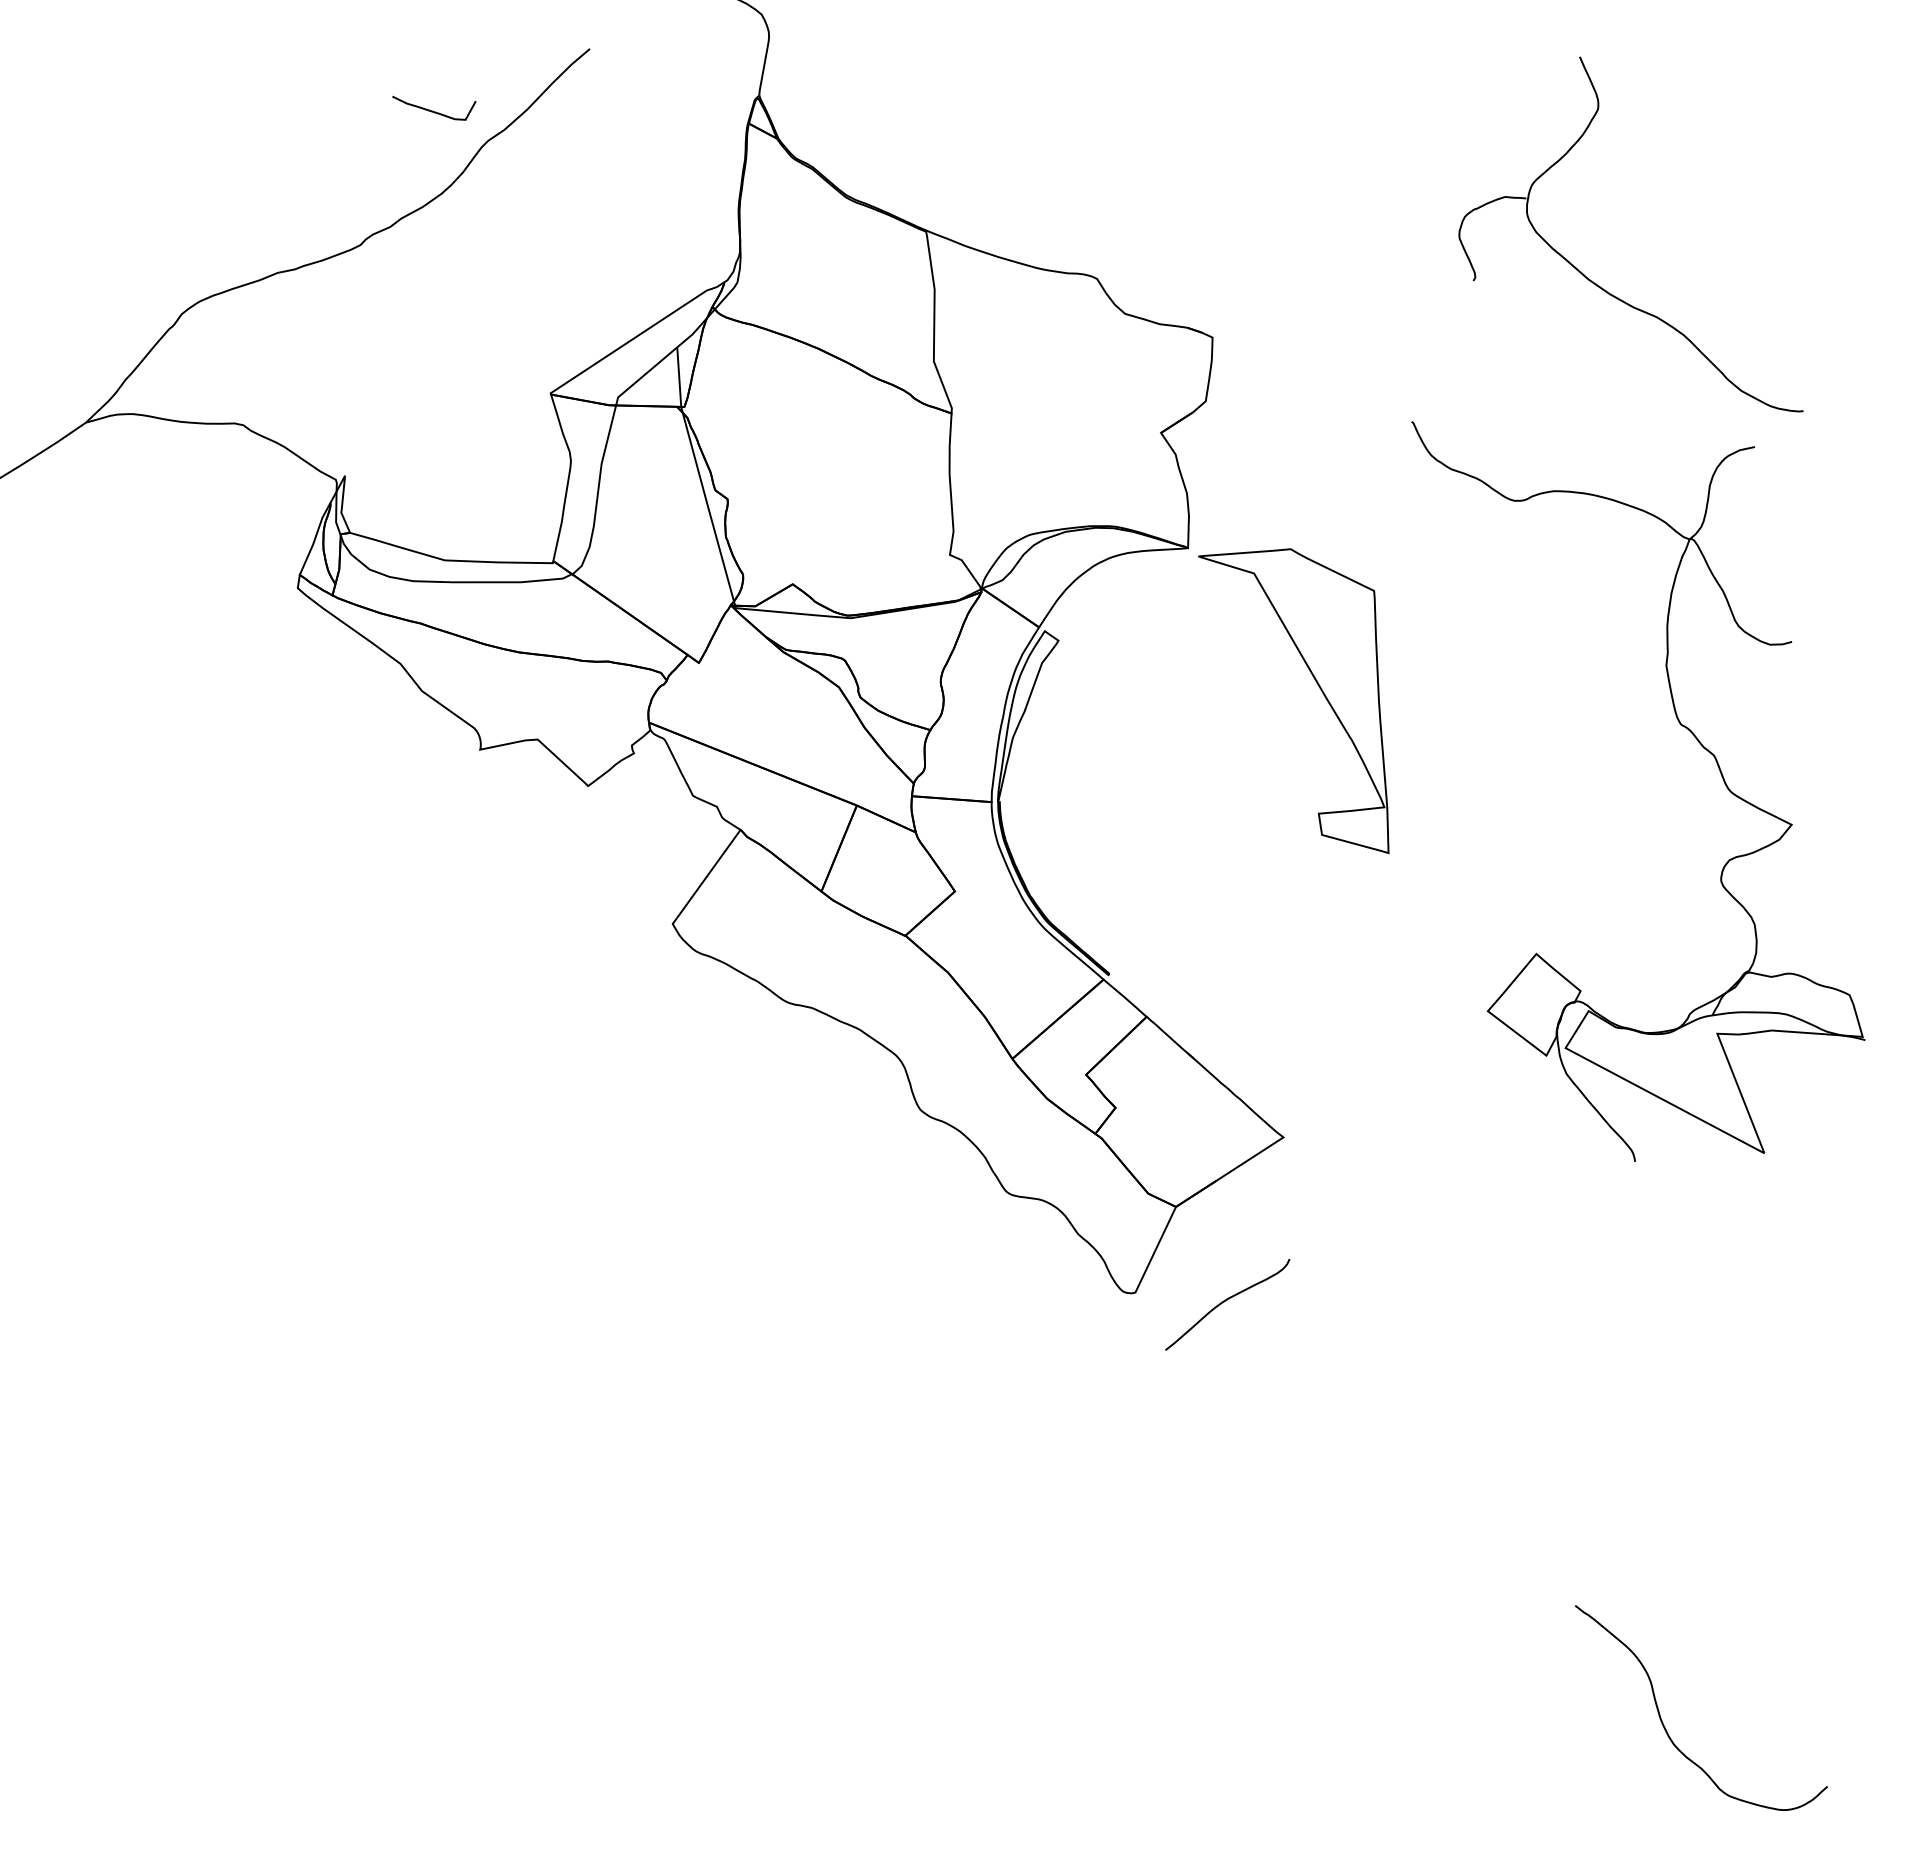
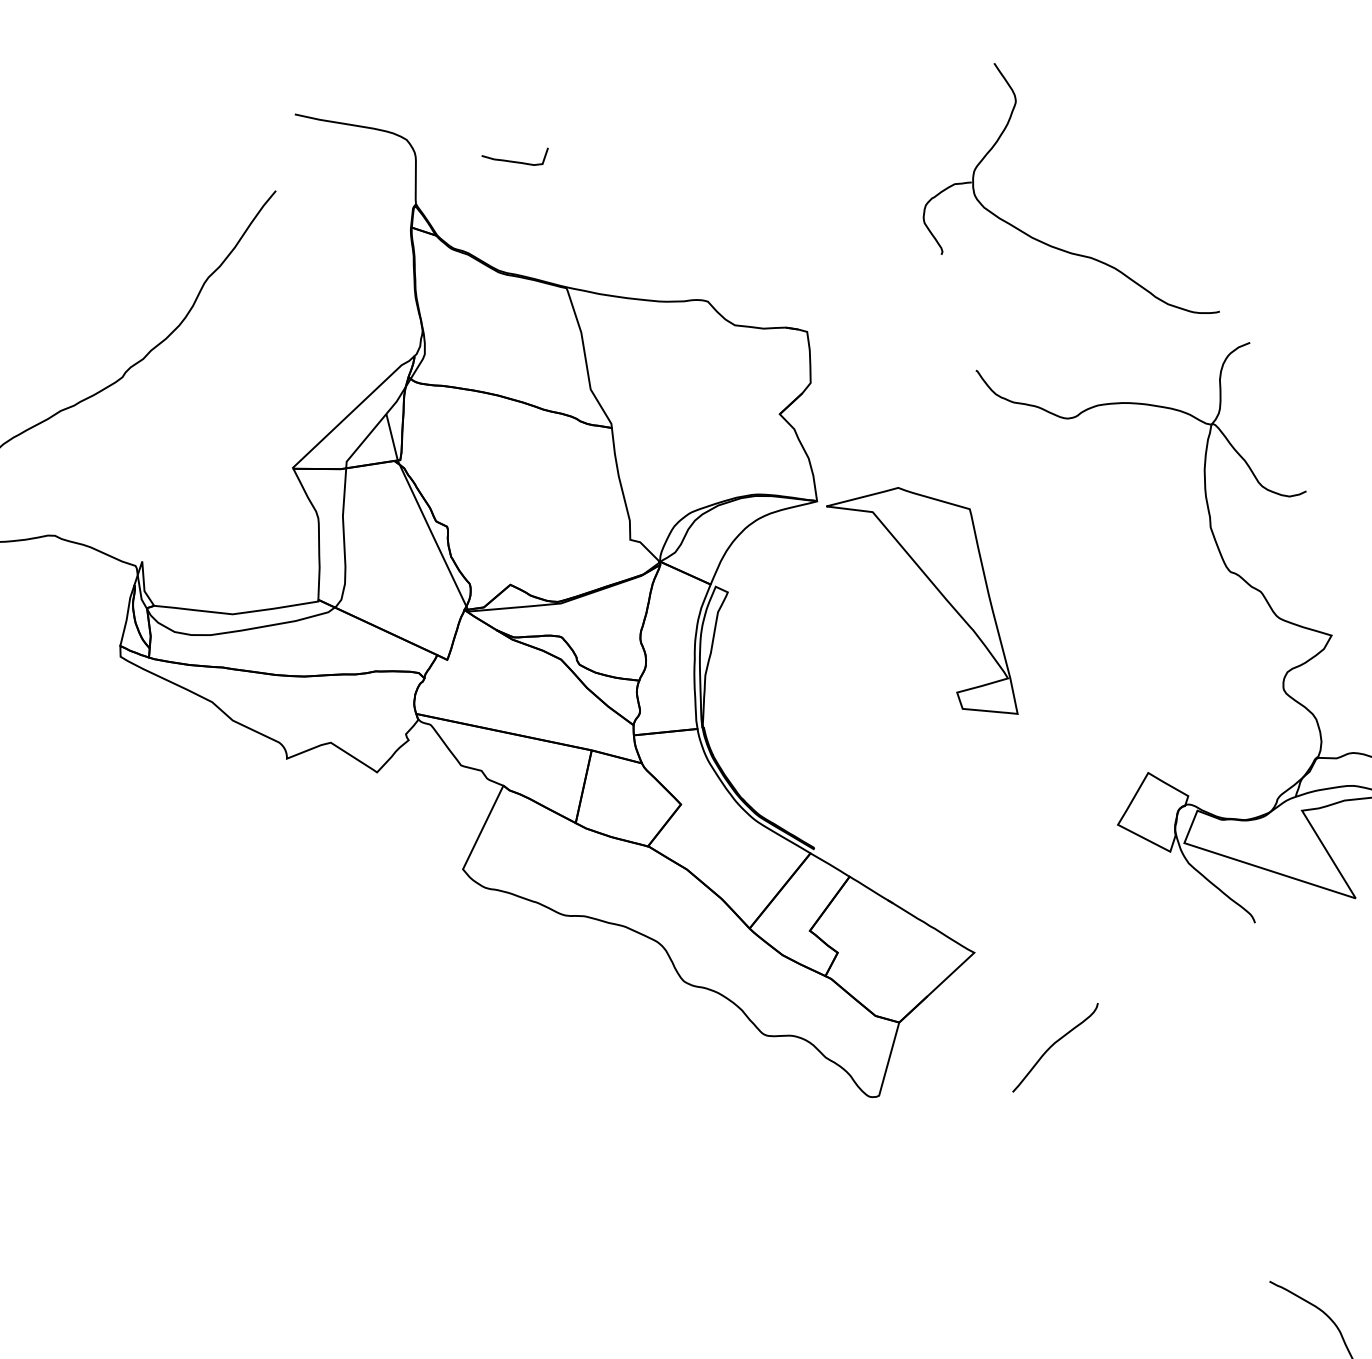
curve: (432, 110) -> (515, 161), moved
part: (1596, 283) -> (1038, 239), moved
curve: (1225, 1301) -> (1053, 1045), moved

